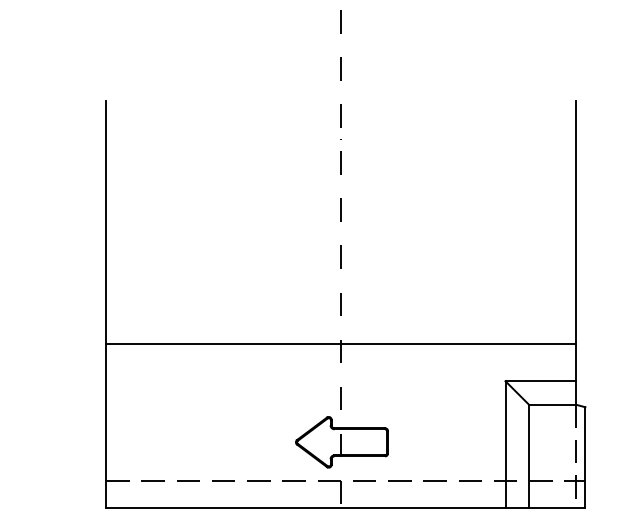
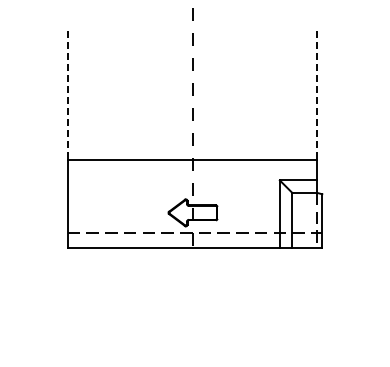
line: (105, 223) -> (67, 96), solid -> dashed
line: (576, 223) -> (317, 96), solid -> dashed

